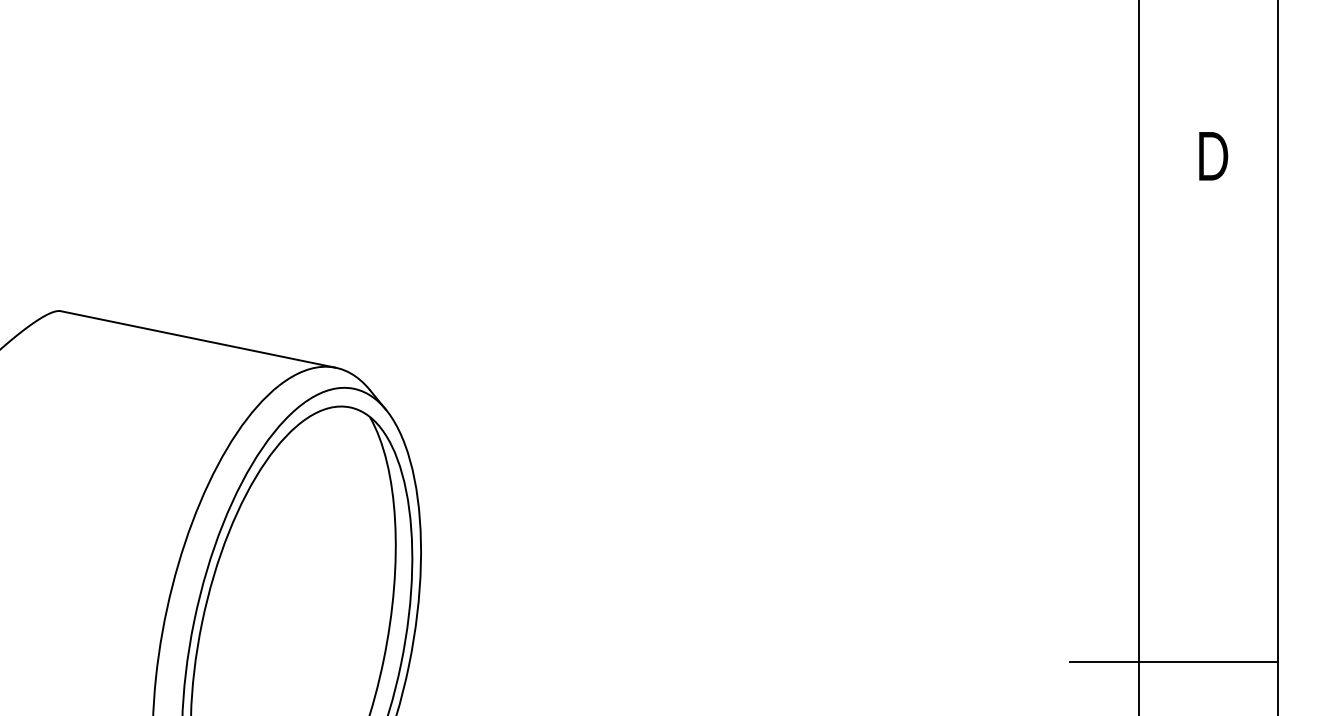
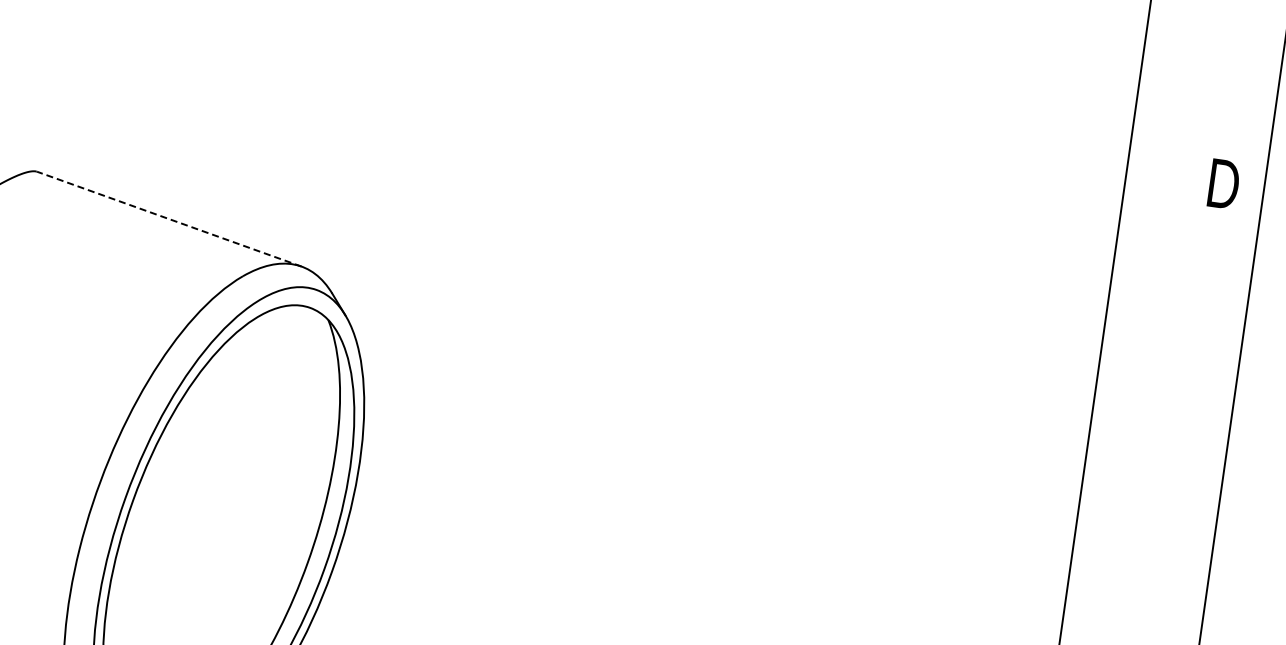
text: (1213, 156) -> (1224, 184), moved
line: (197, 339) -> (168, 219), solid -> dashed

